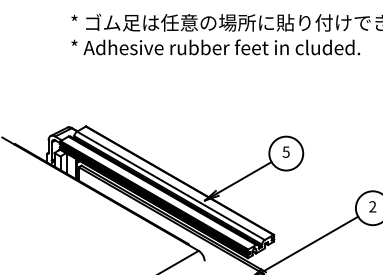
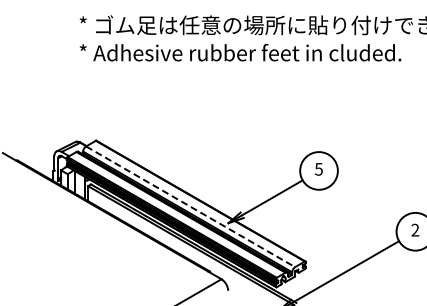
line: (170, 185) -> (190, 206), solid -> dashed

